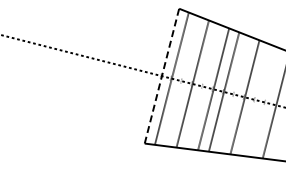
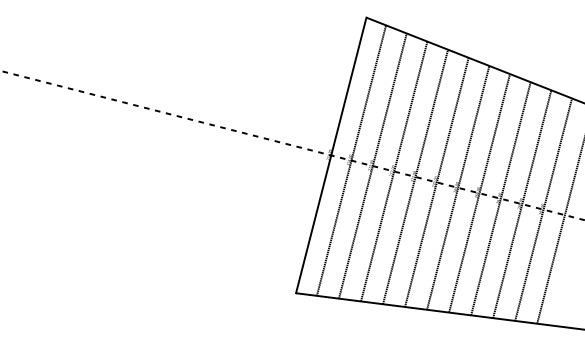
line: (161, 76) -> (330, 156), dashed -> solid
line: (181, 81) -> (371, 166), added
line: (203, 86) -> (416, 176), added
line: (234, 94) -> (479, 192), added
line: (255, 99) -> (522, 203), added
line: (265, 102) -> (542, 209), added

